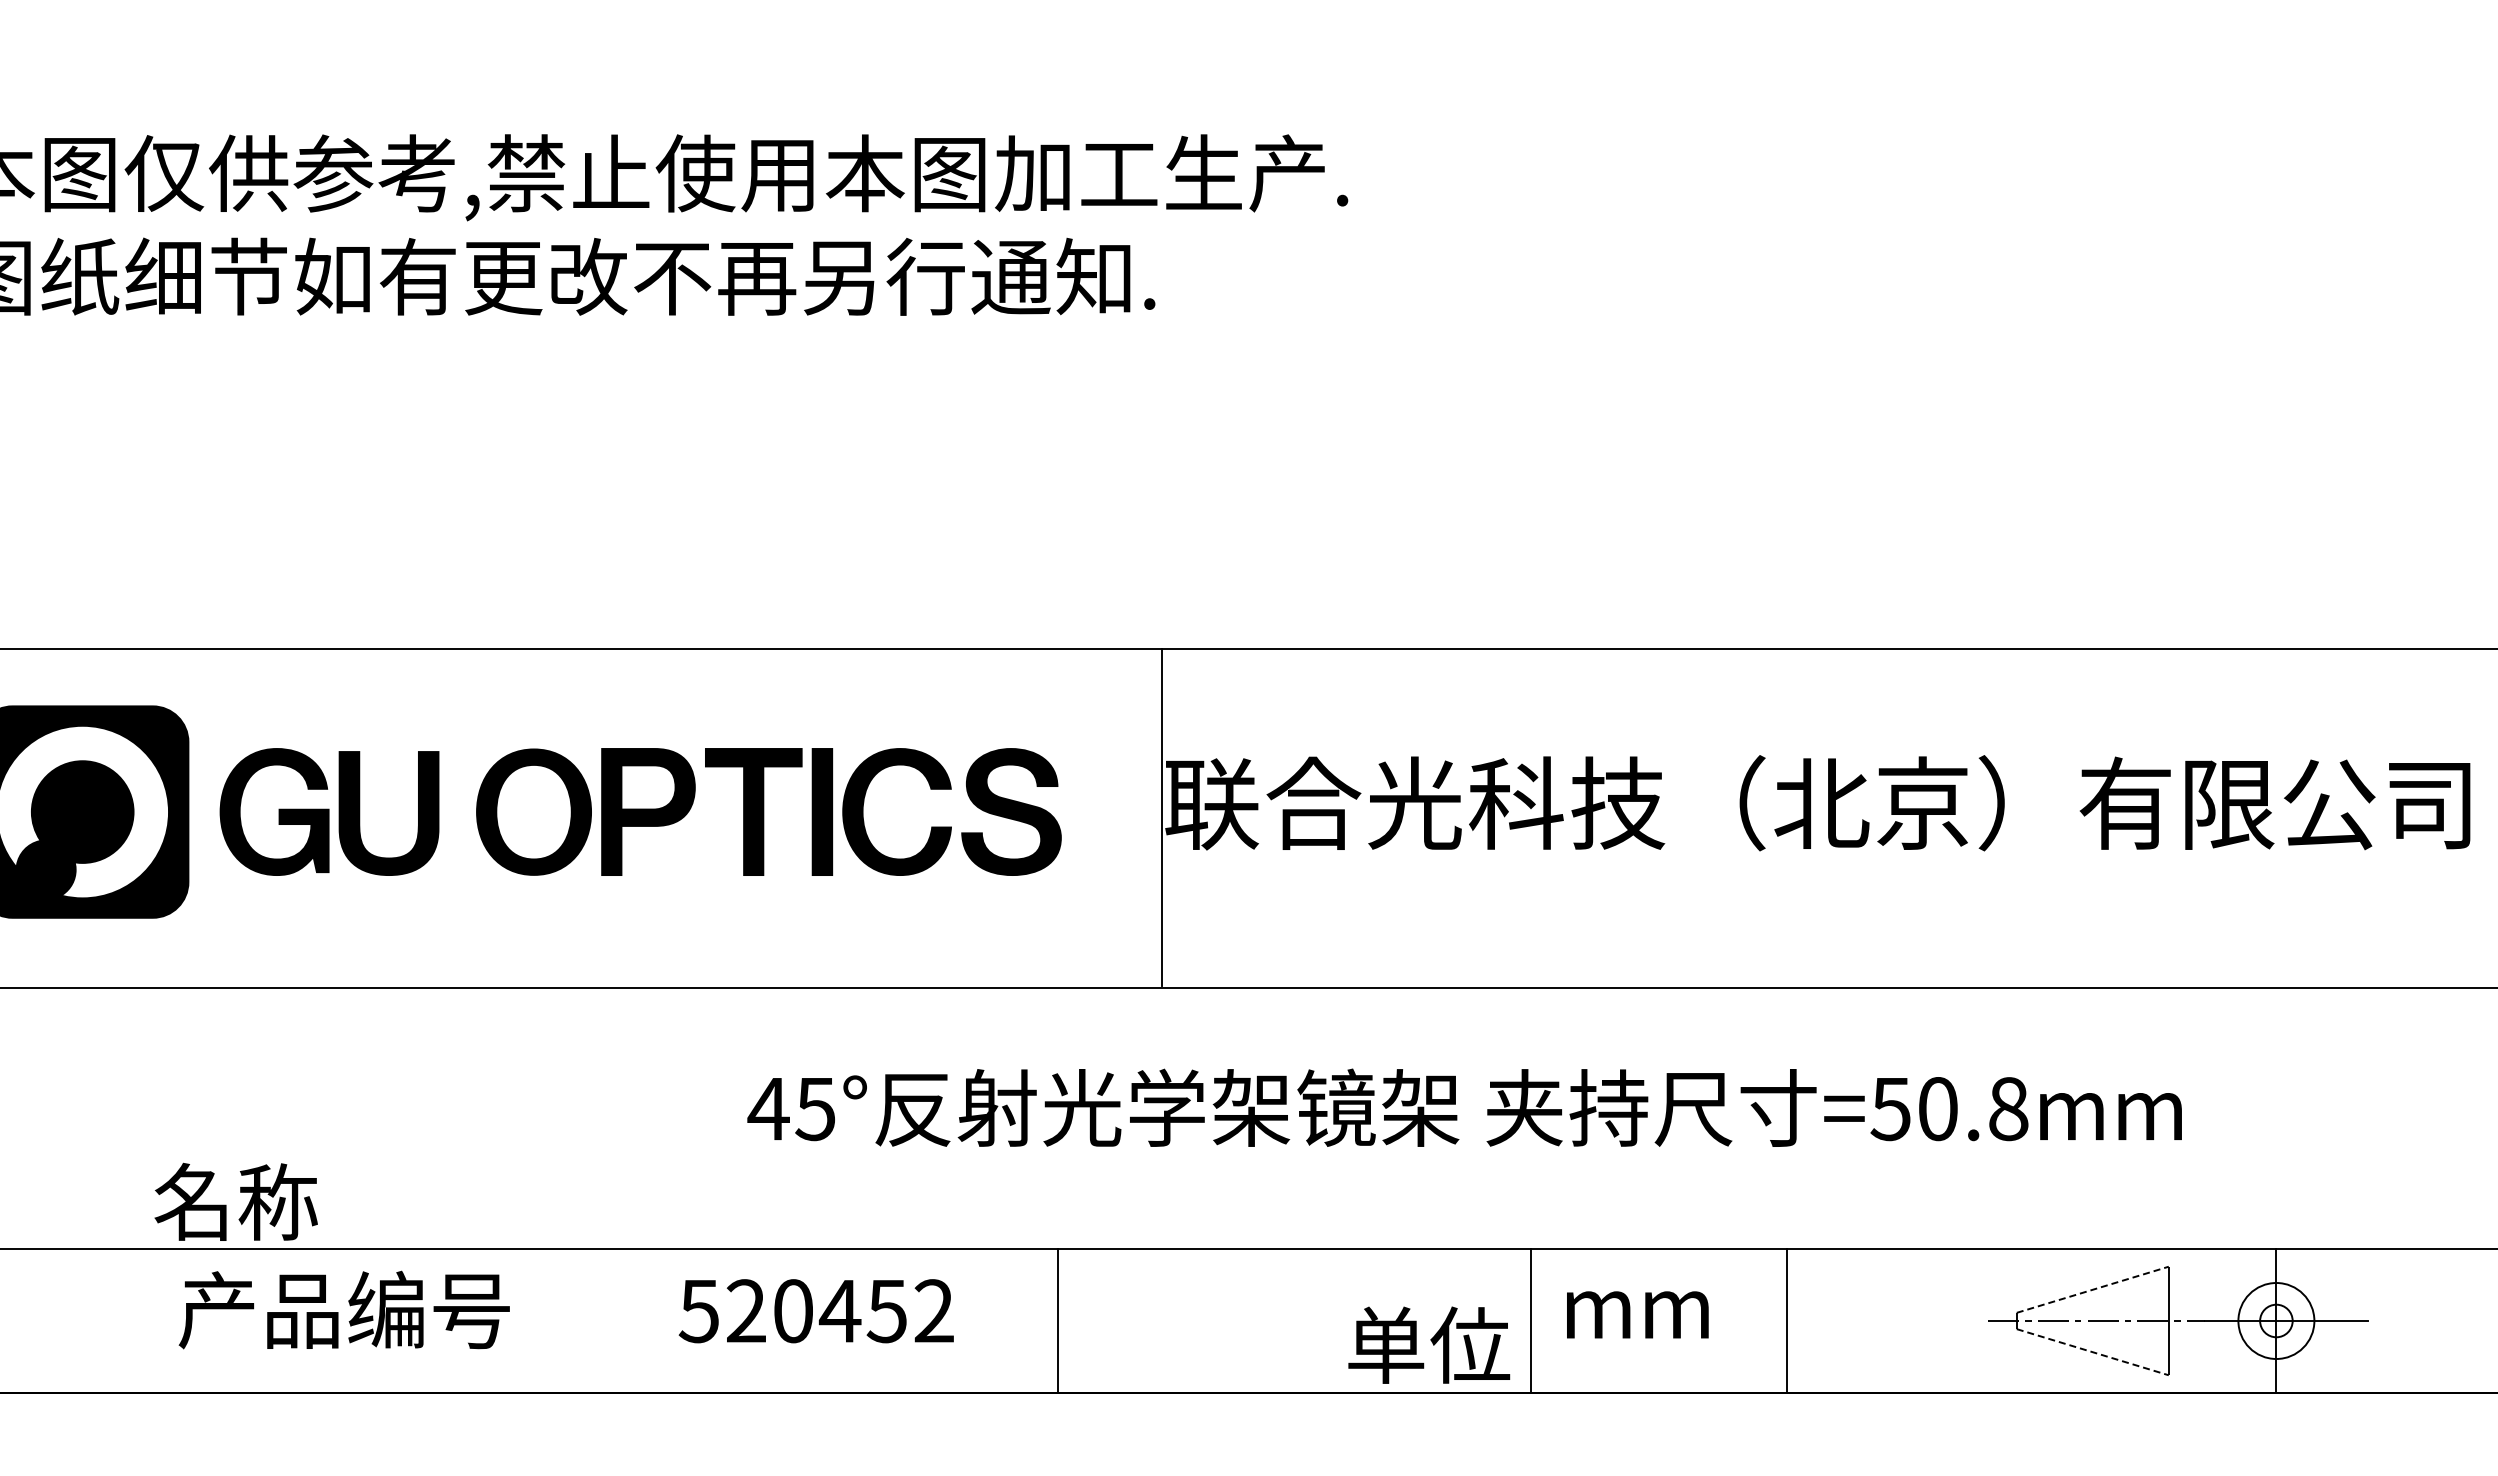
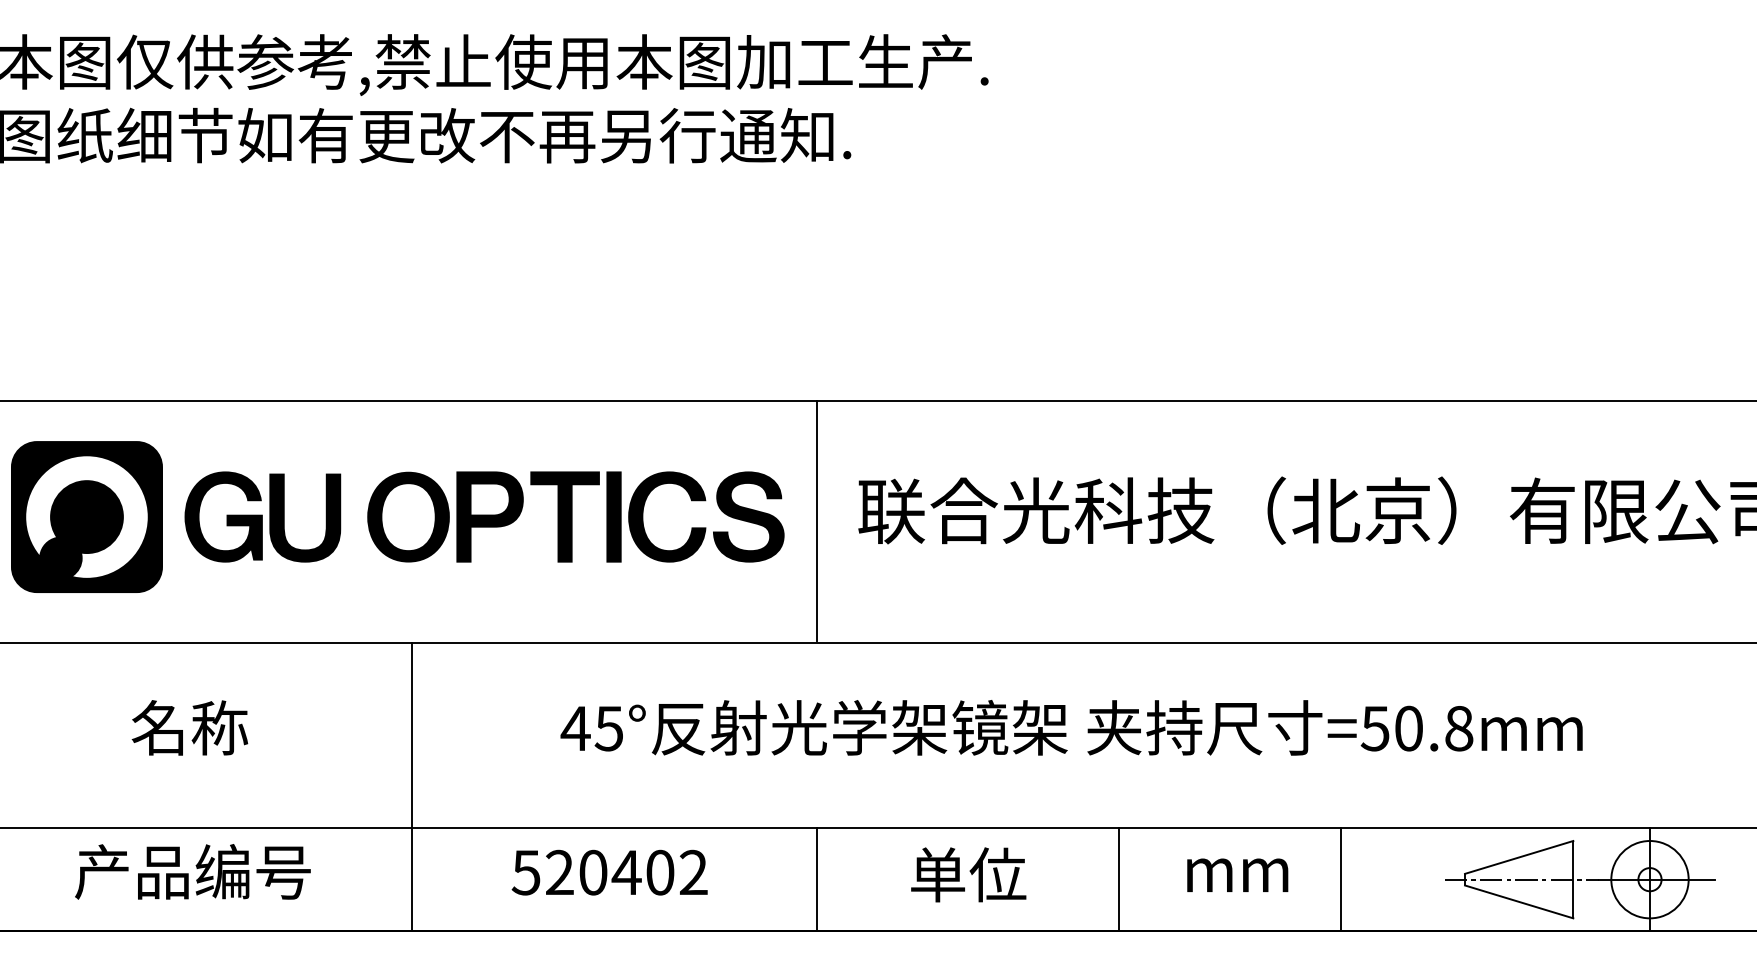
line: (1161, 816) -> (816, 520), moved
line: (539, 1190) -> (412, 786), added
text: (235, 1201) -> (189, 727), moved
line: (2093, 1289) -> (1519, 857), dashed -> solid
text: (343, 1309) -> (192, 871), moved
text: (886, 1311) -> (659, 872), 520452 -> 520402
text: (1637, 1314) -> (1237, 875), moved
line: (1057, 1320) -> (816, 879), moved
line: (1787, 1320) -> (1341, 879), moved
circle: (2276, 1320) -> (1650, 879), size x1.43
text: (1429, 1344) -> (968, 874), moved
line: (2093, 1352) -> (1519, 902), dashed -> solid

